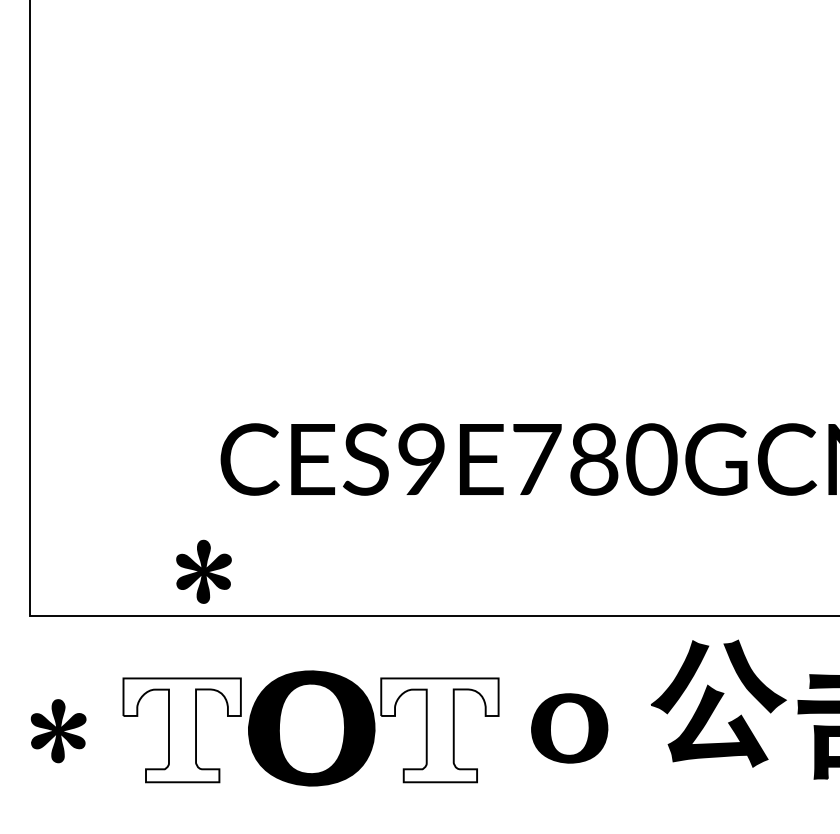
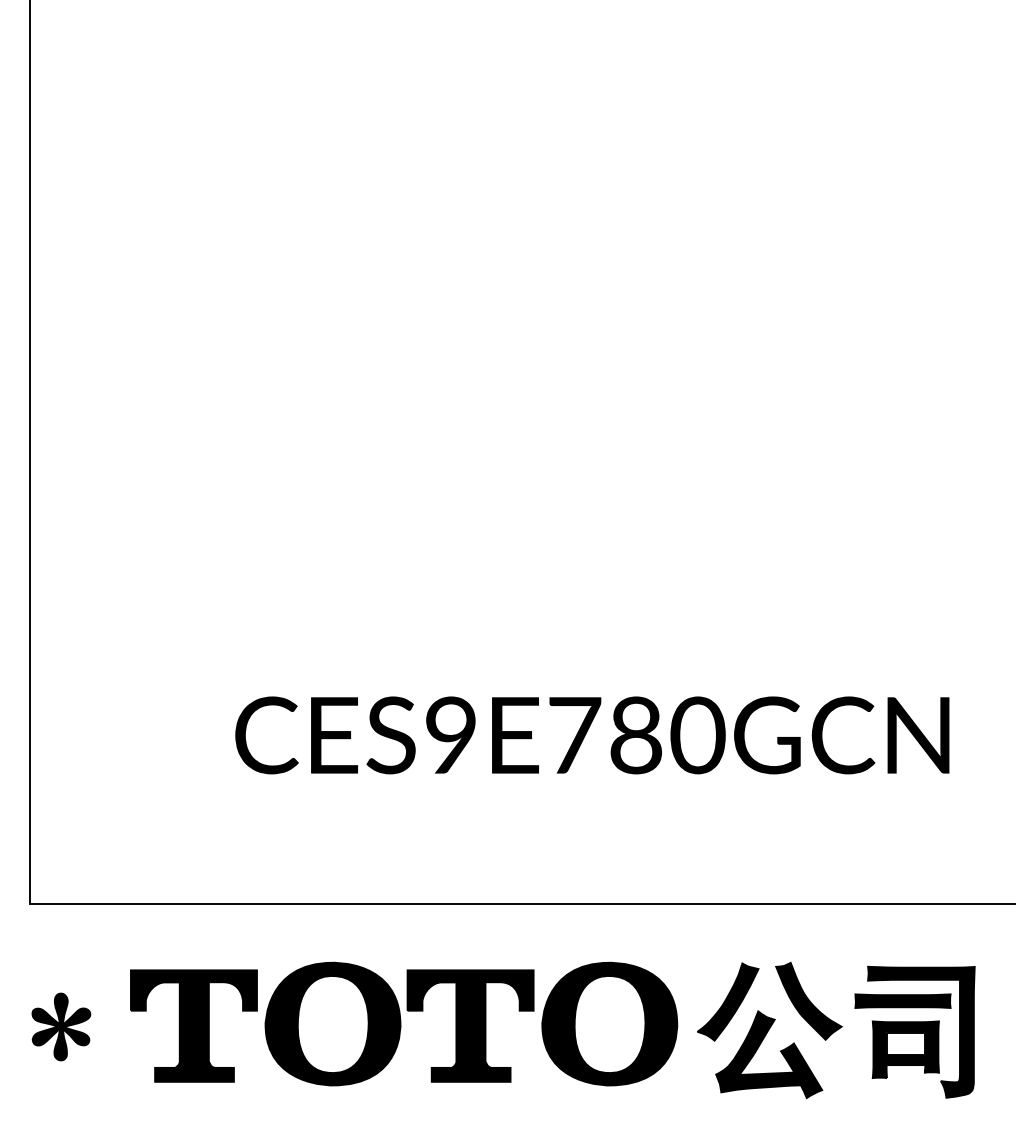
part: (204, 571) -> (217, 855), removed
part: (718, 703) -> (769, 1030), moved
part: (569, 727) -> (609, 1023), size x1.67
fill: (181, 729) -> (193, 1025), added
fill: (439, 729) -> (470, 1025), added

